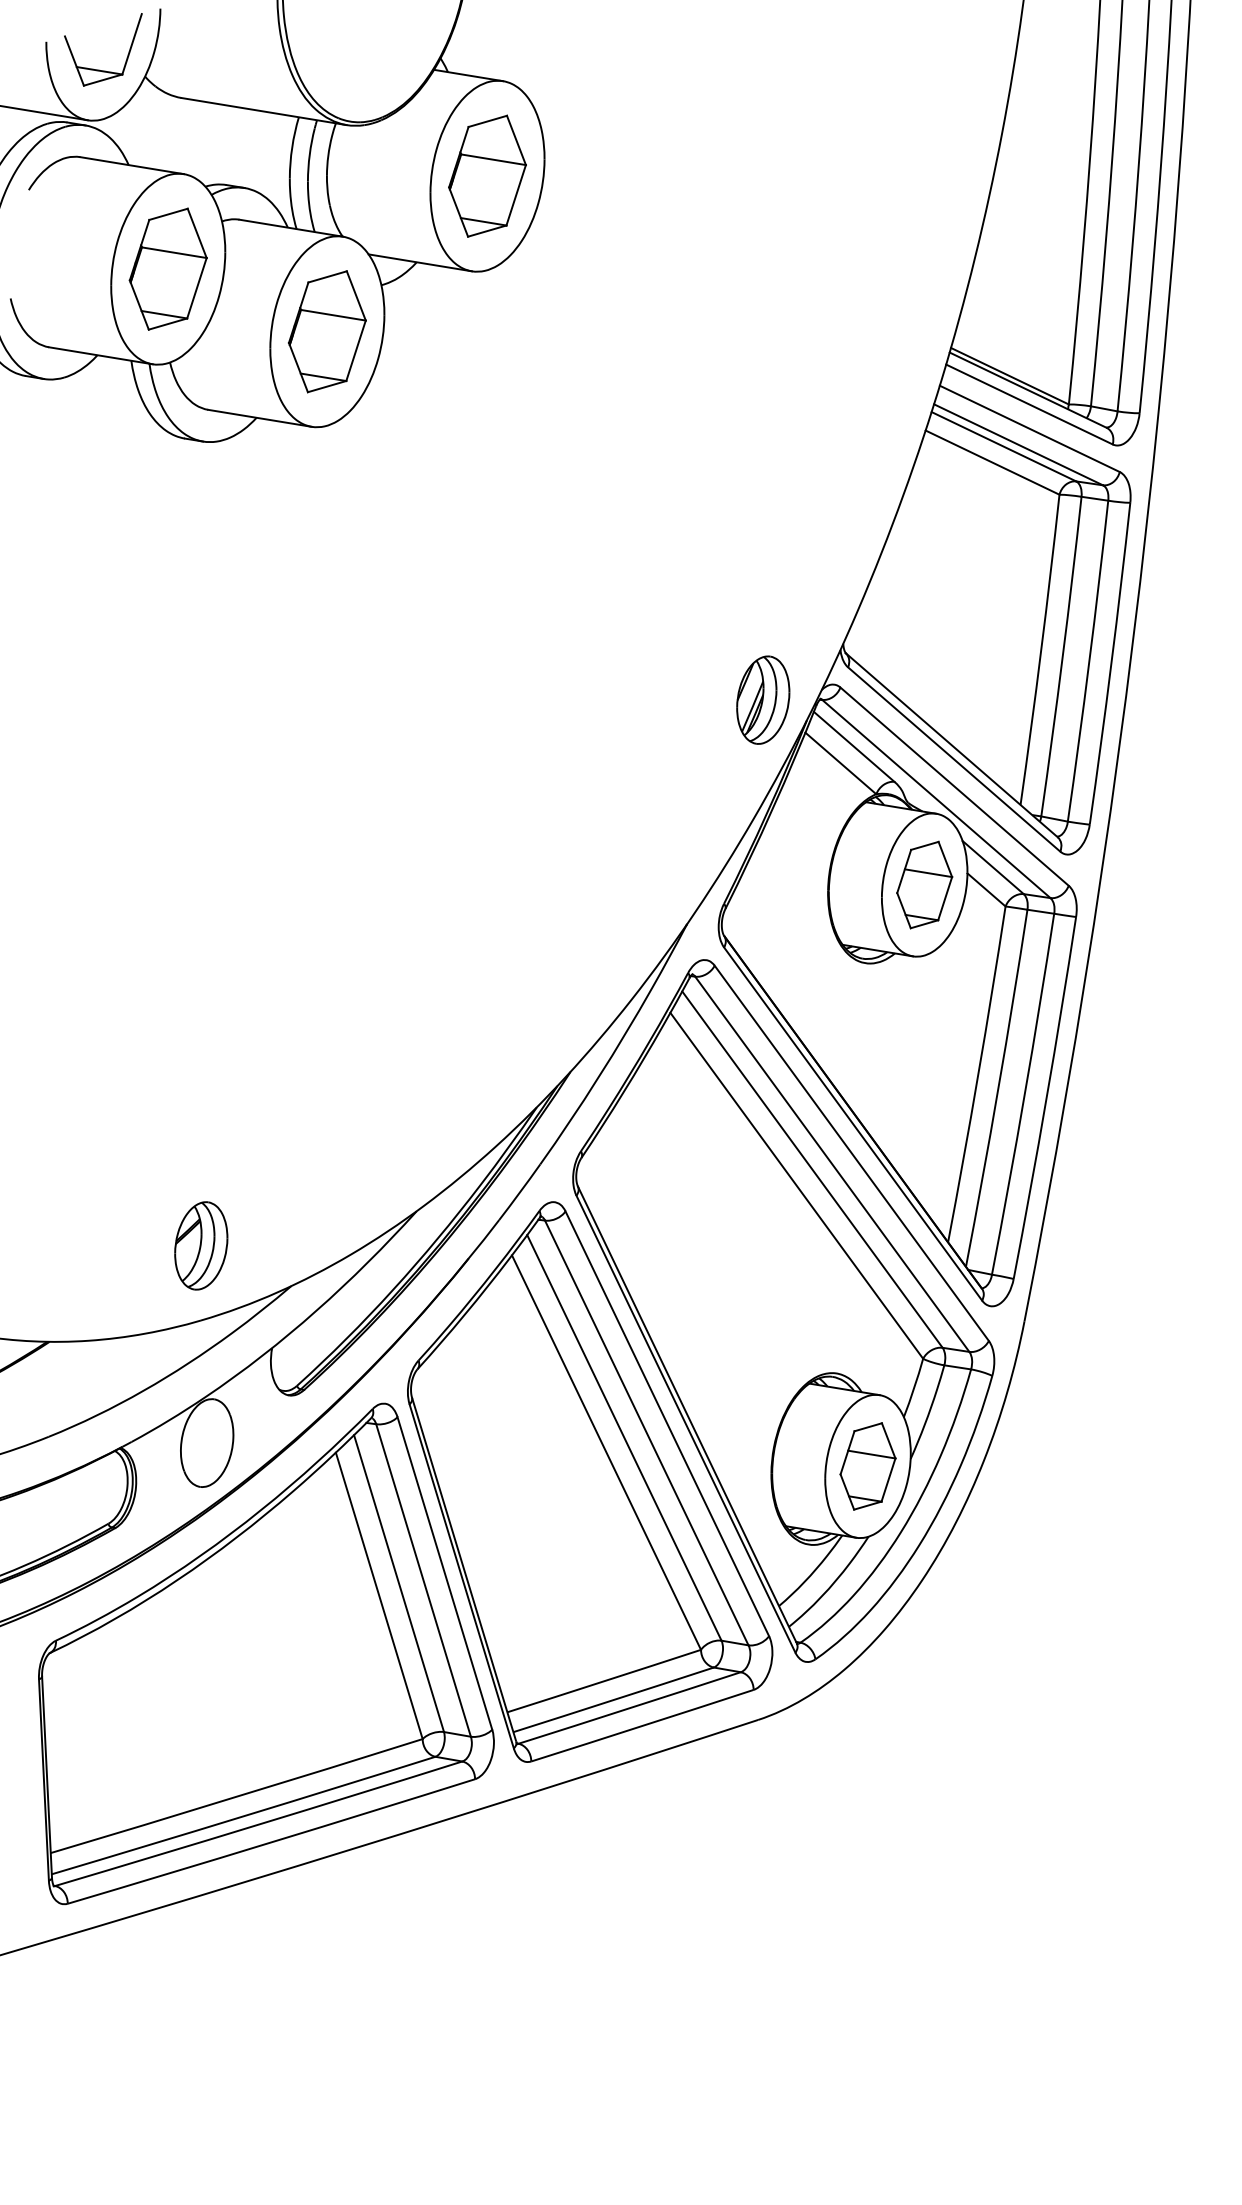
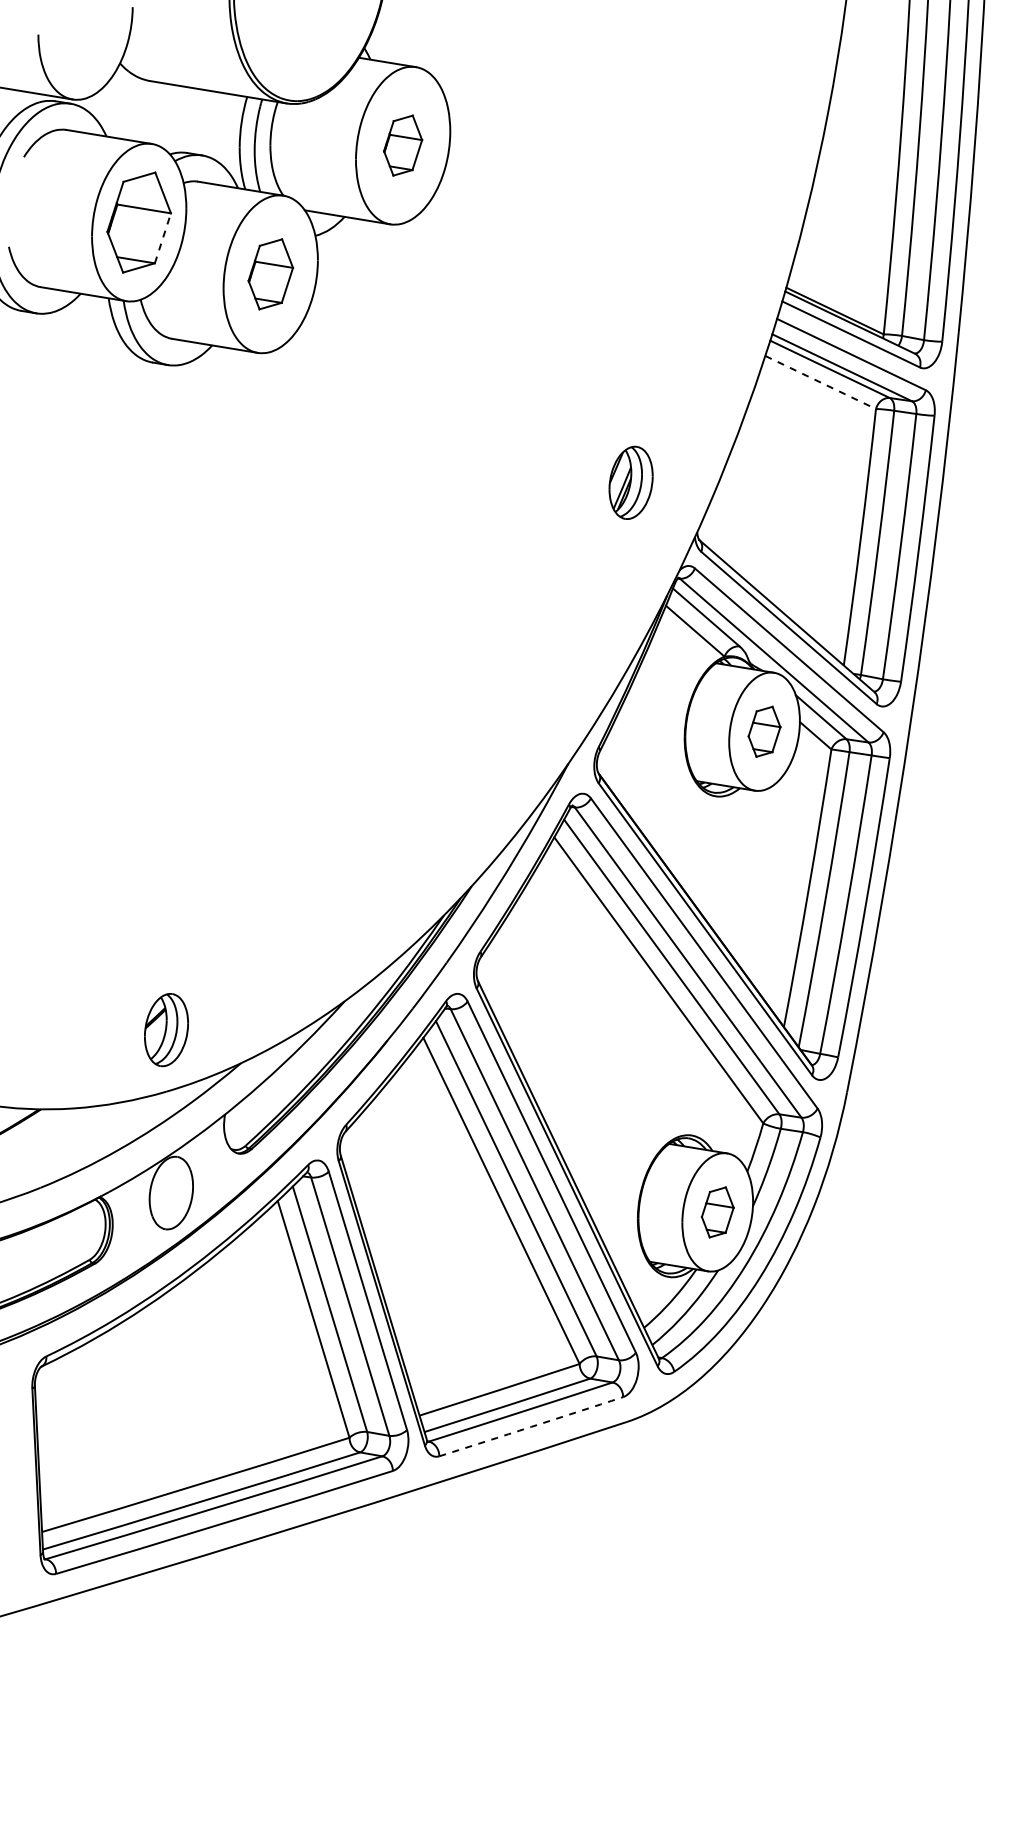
part: (100, 69) -> (83, 57), removed
part: (486, 175) -> (402, 145), size x0.6
line: (197, 287) -> (163, 237), solid -> dashed
part: (327, 331) -> (270, 274), size x0.7
line: (993, 462) -> (821, 382), solid -> dashed
part: (762, 699) -> (630, 482), moved
part: (924, 884) -> (764, 731), size x0.7
part: (867, 1466) -> (717, 1212), size x0.7
arc: (642, 1725) -> (531, 1426), solid -> dashed

